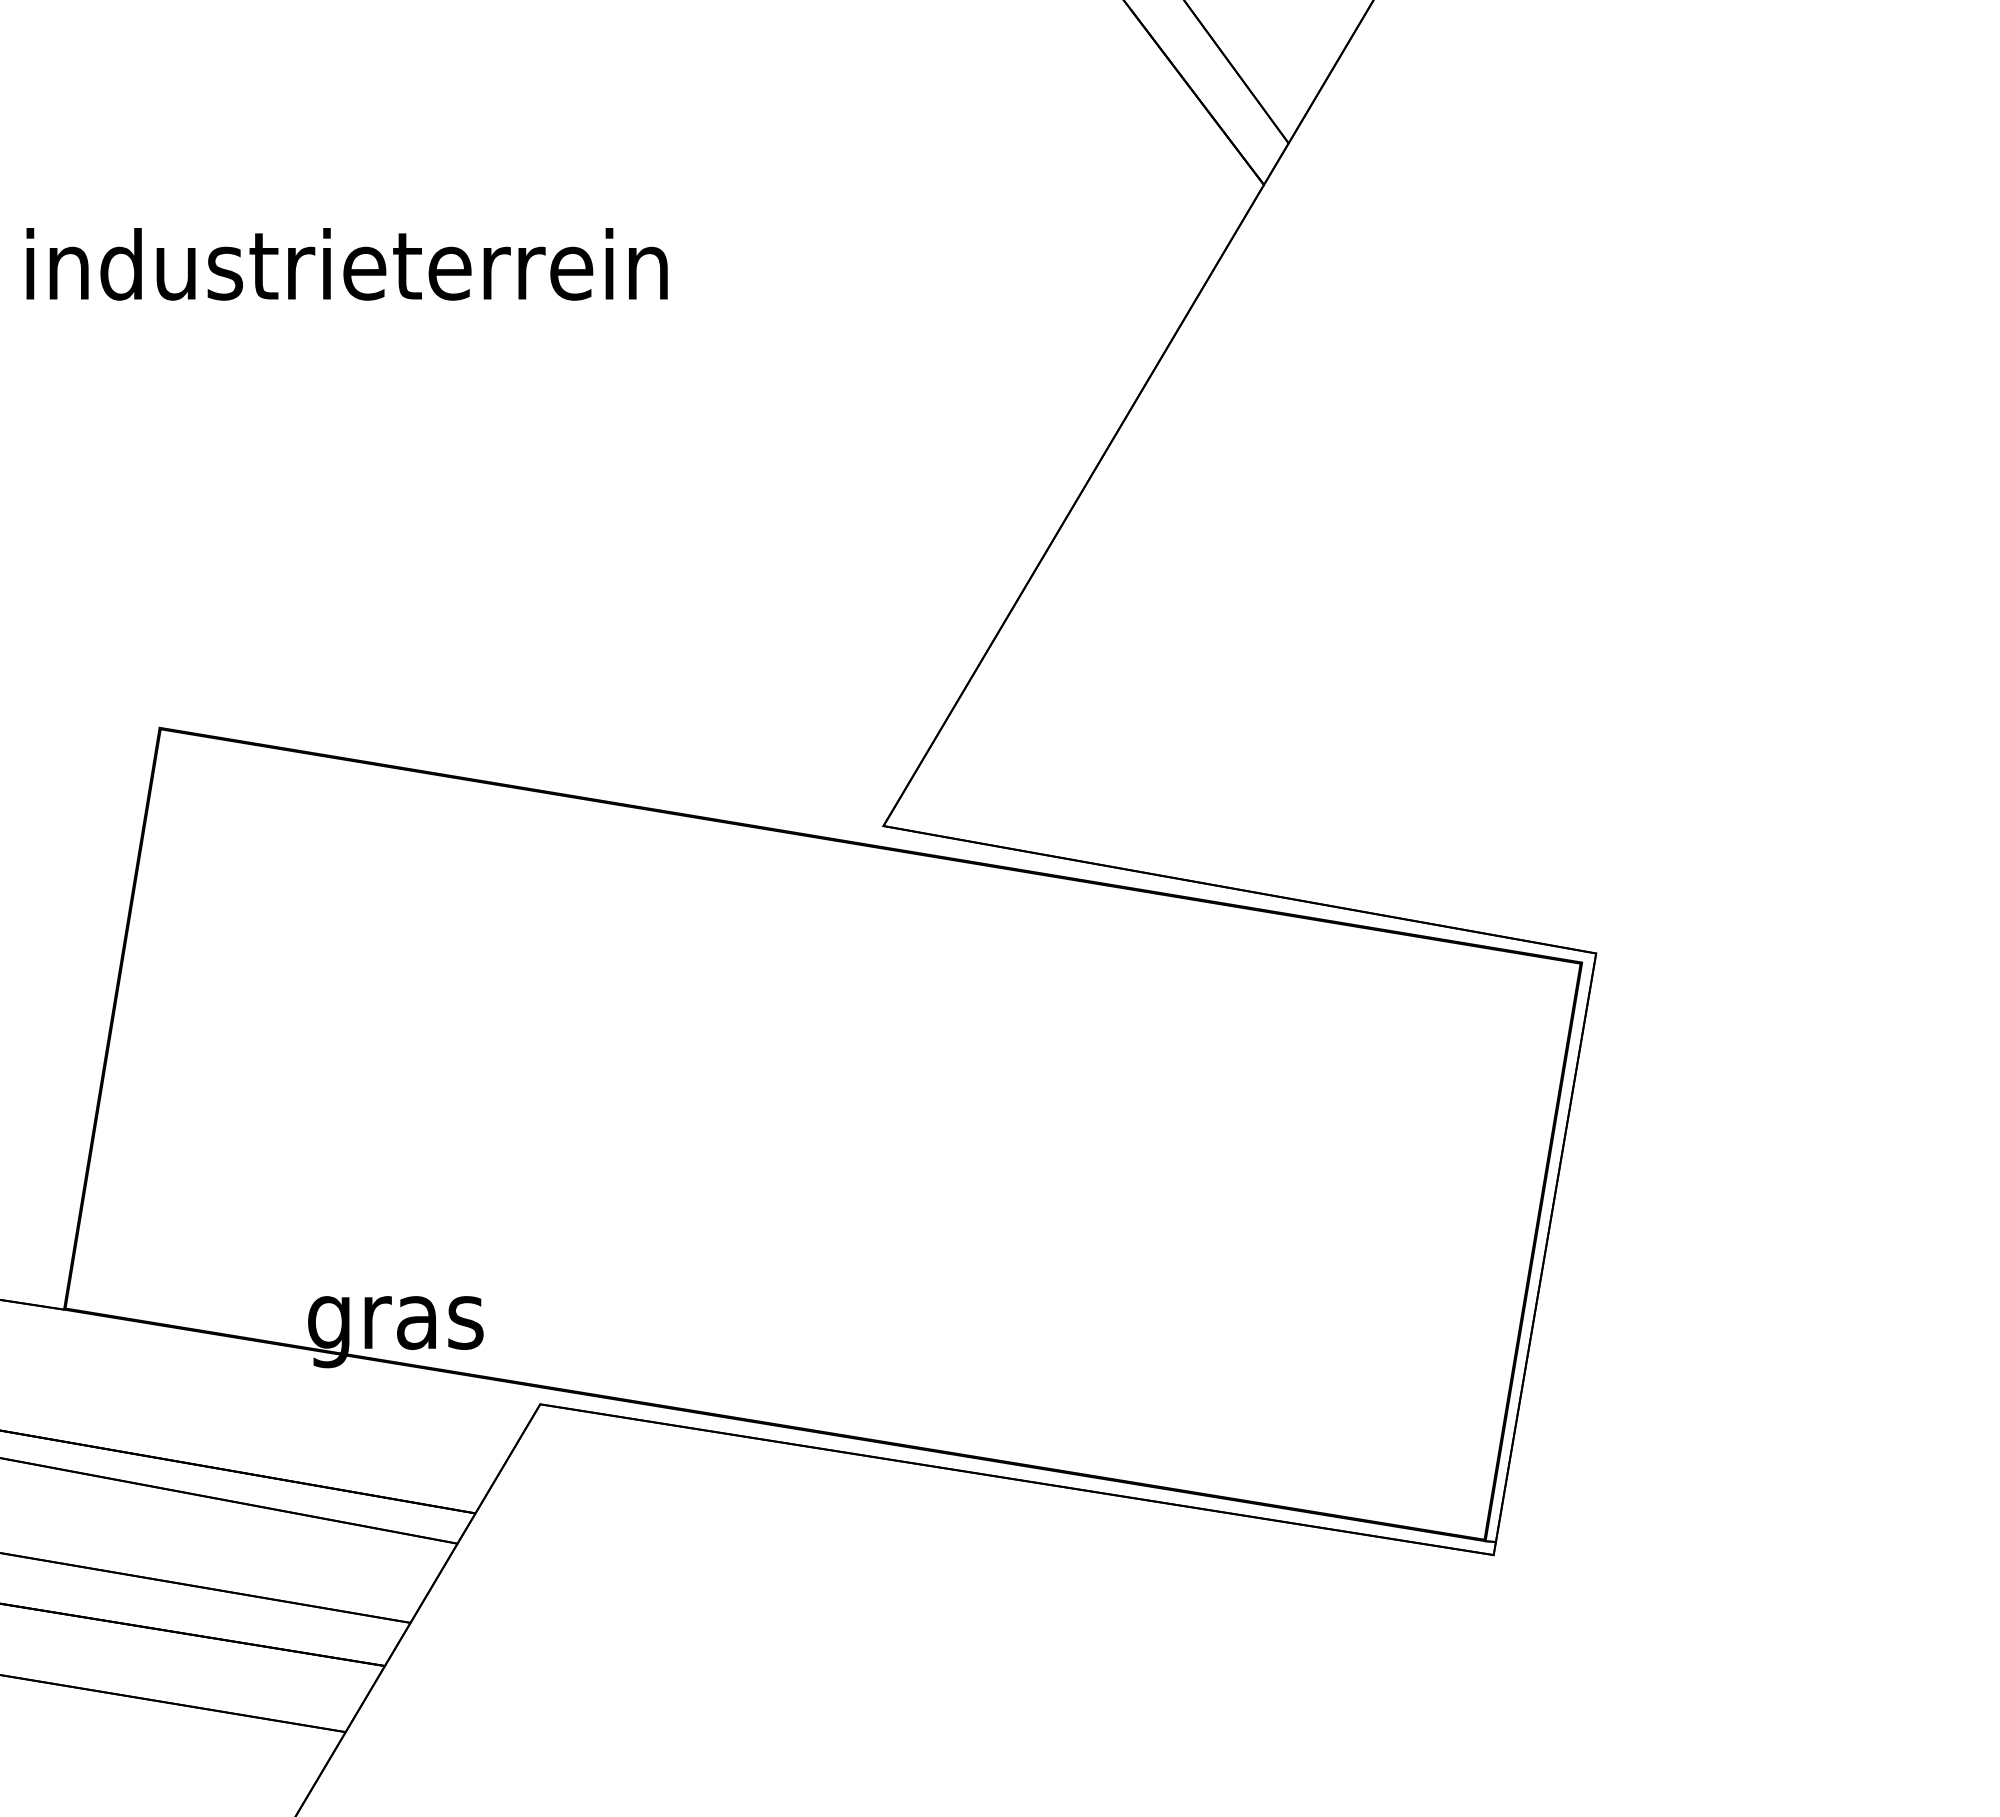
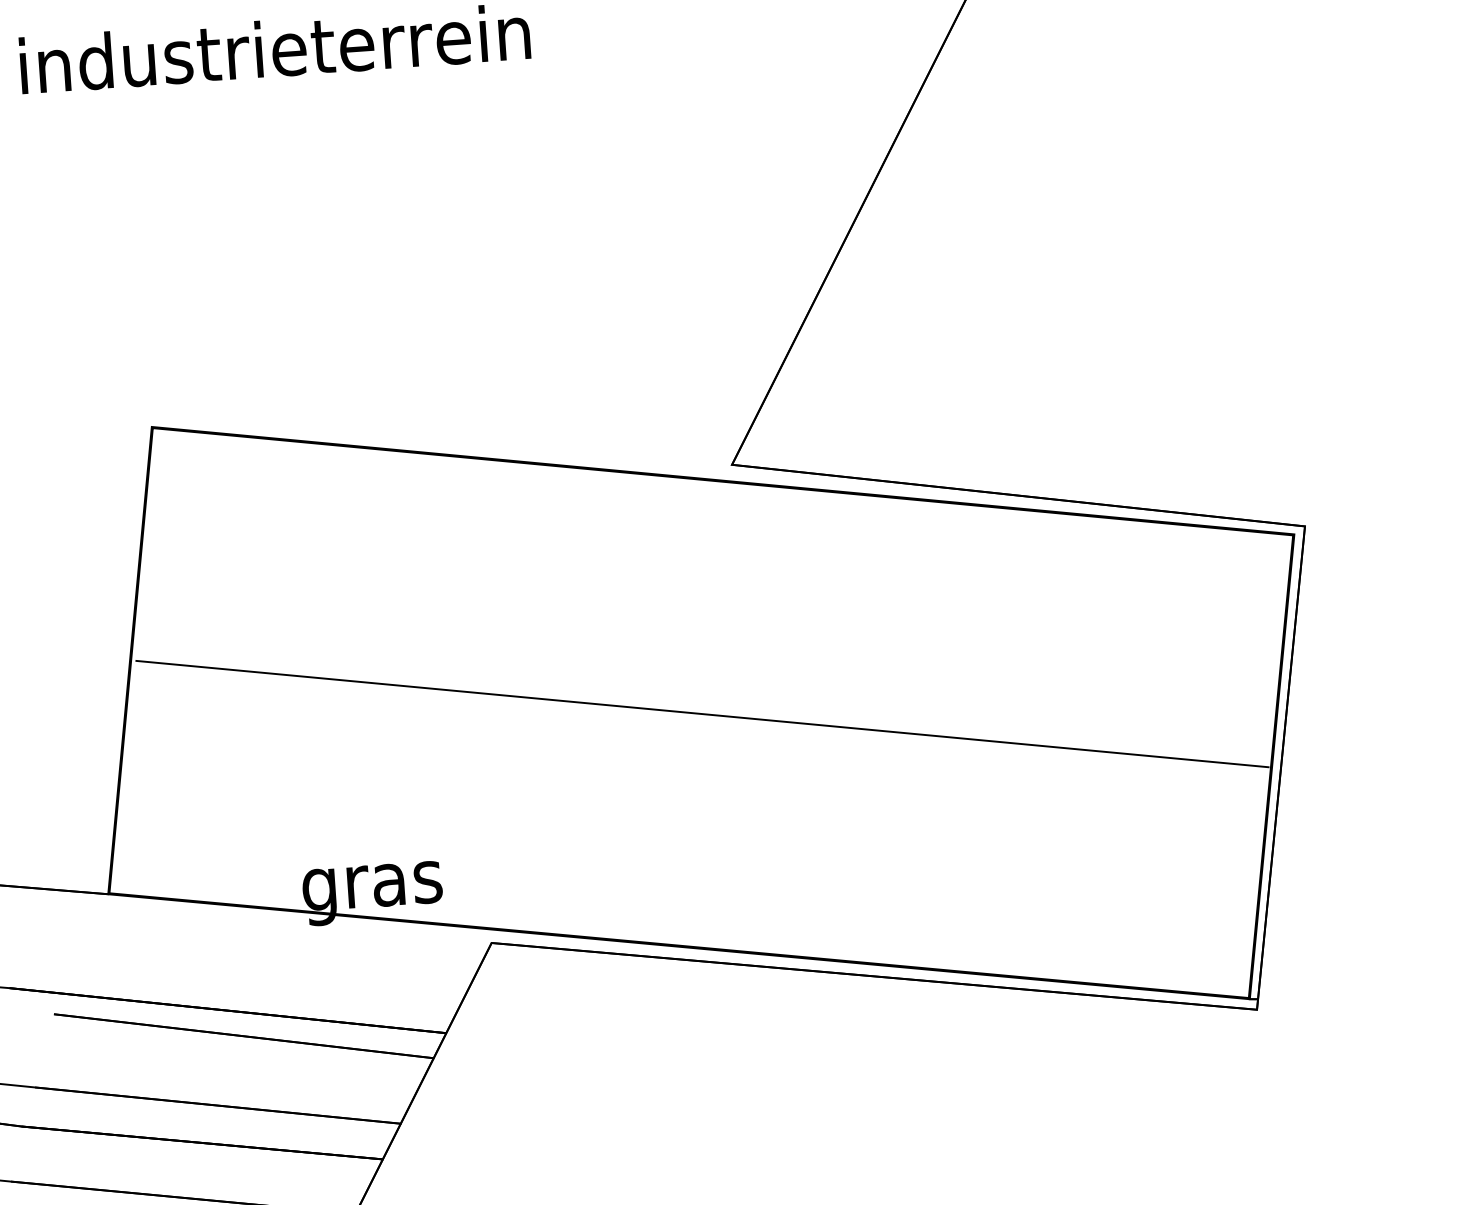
line: (824, 1135) -> (702, 713), added

